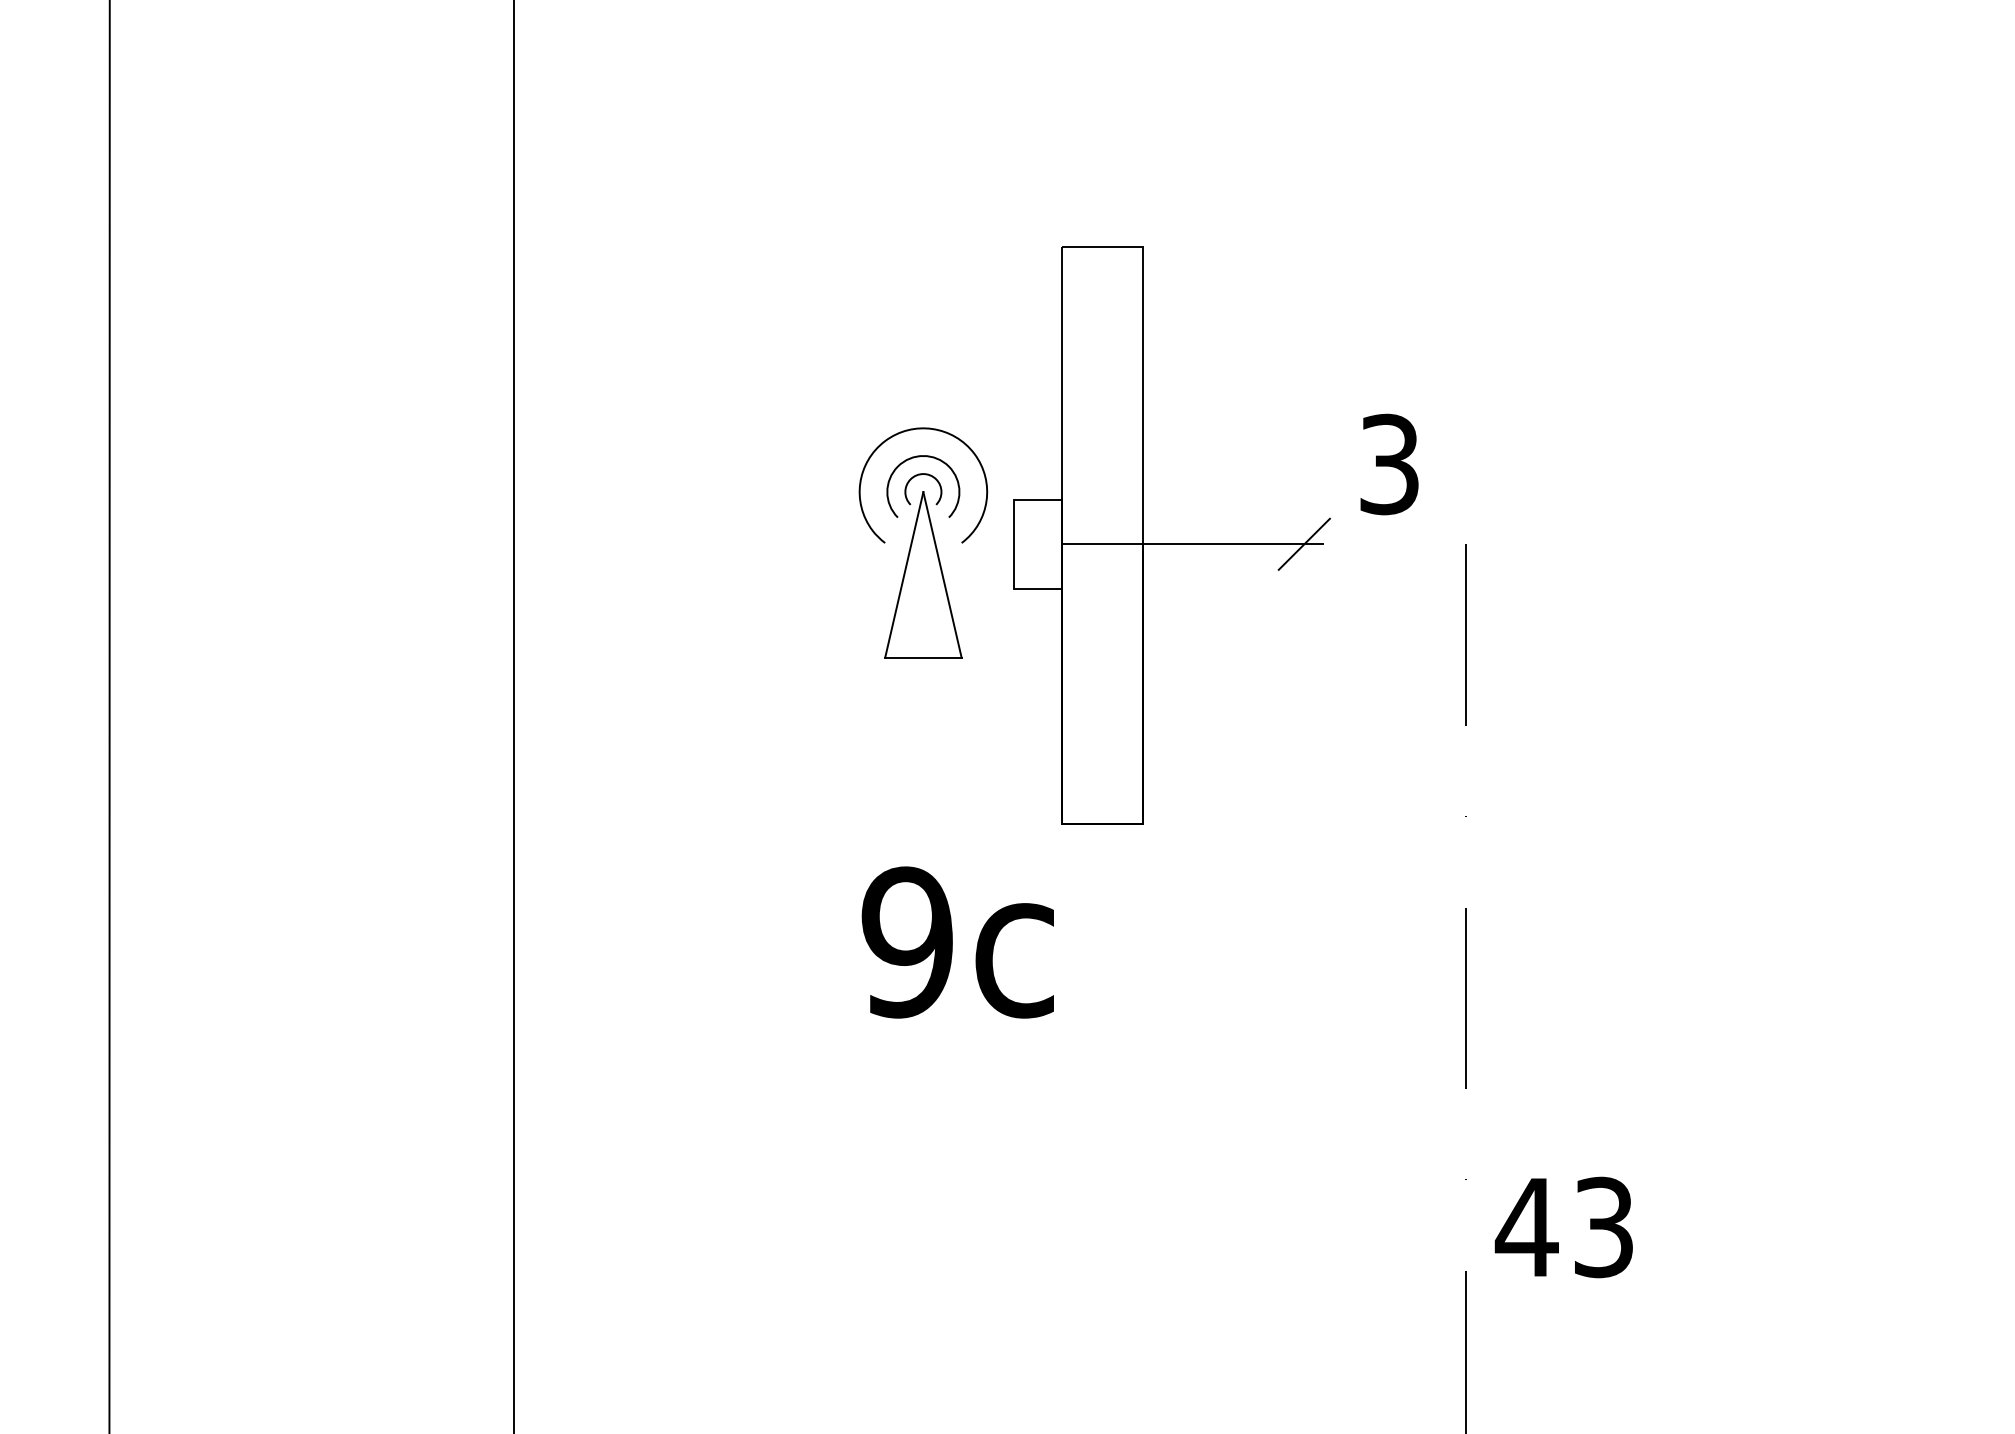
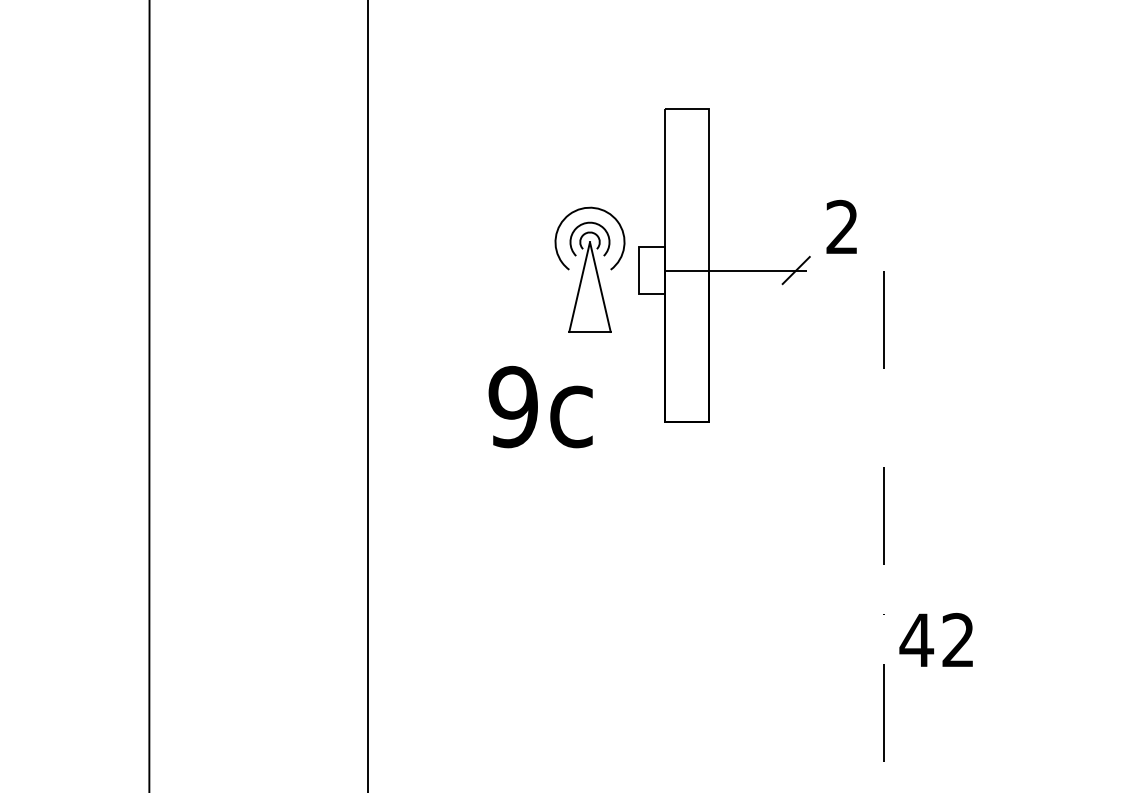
text: (1389, 464) -> (842, 227), 3 -> 2
text: (957, 943) -> (540, 407), moved
text: (1604, 1227) -> (958, 640), 43 -> 42

